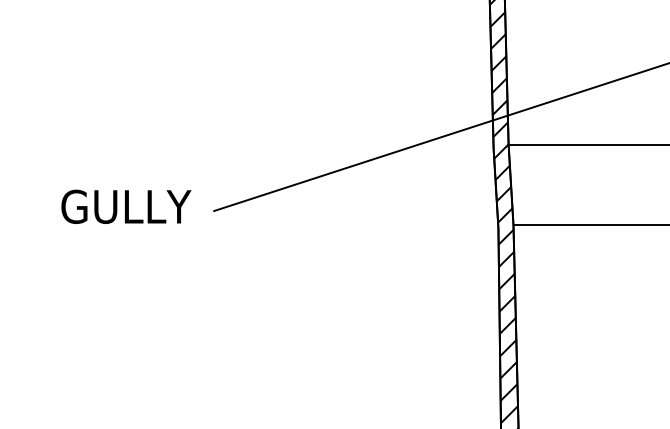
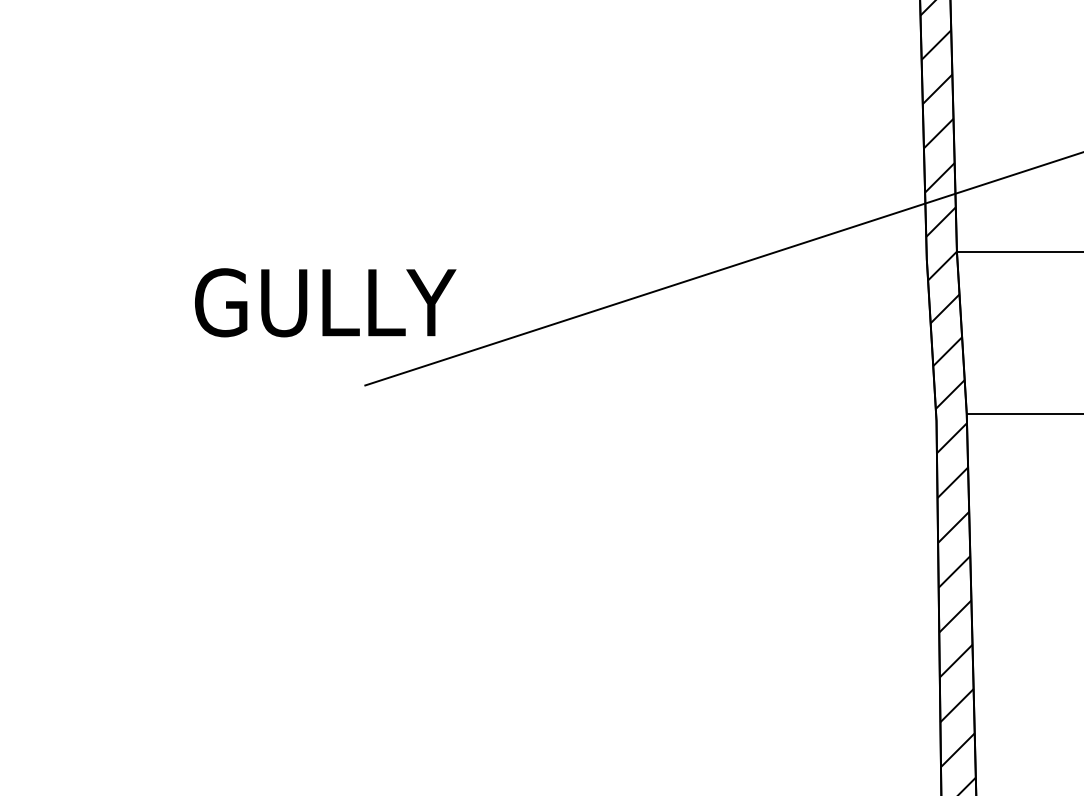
text: (126, 206) -> (325, 302), moved

